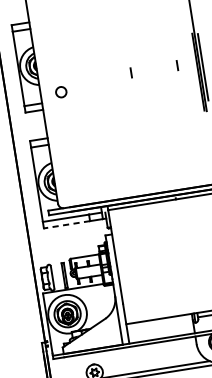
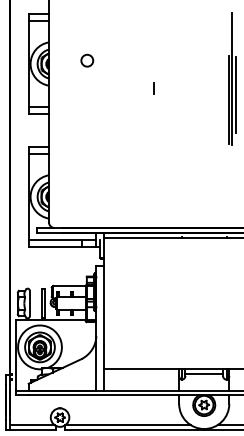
line: (176, 65) -> (206, 88), removed
circle: (61, 91) -> (87, 60), moved
line: (66, 225) -> (54, 247), dashed -> solid

